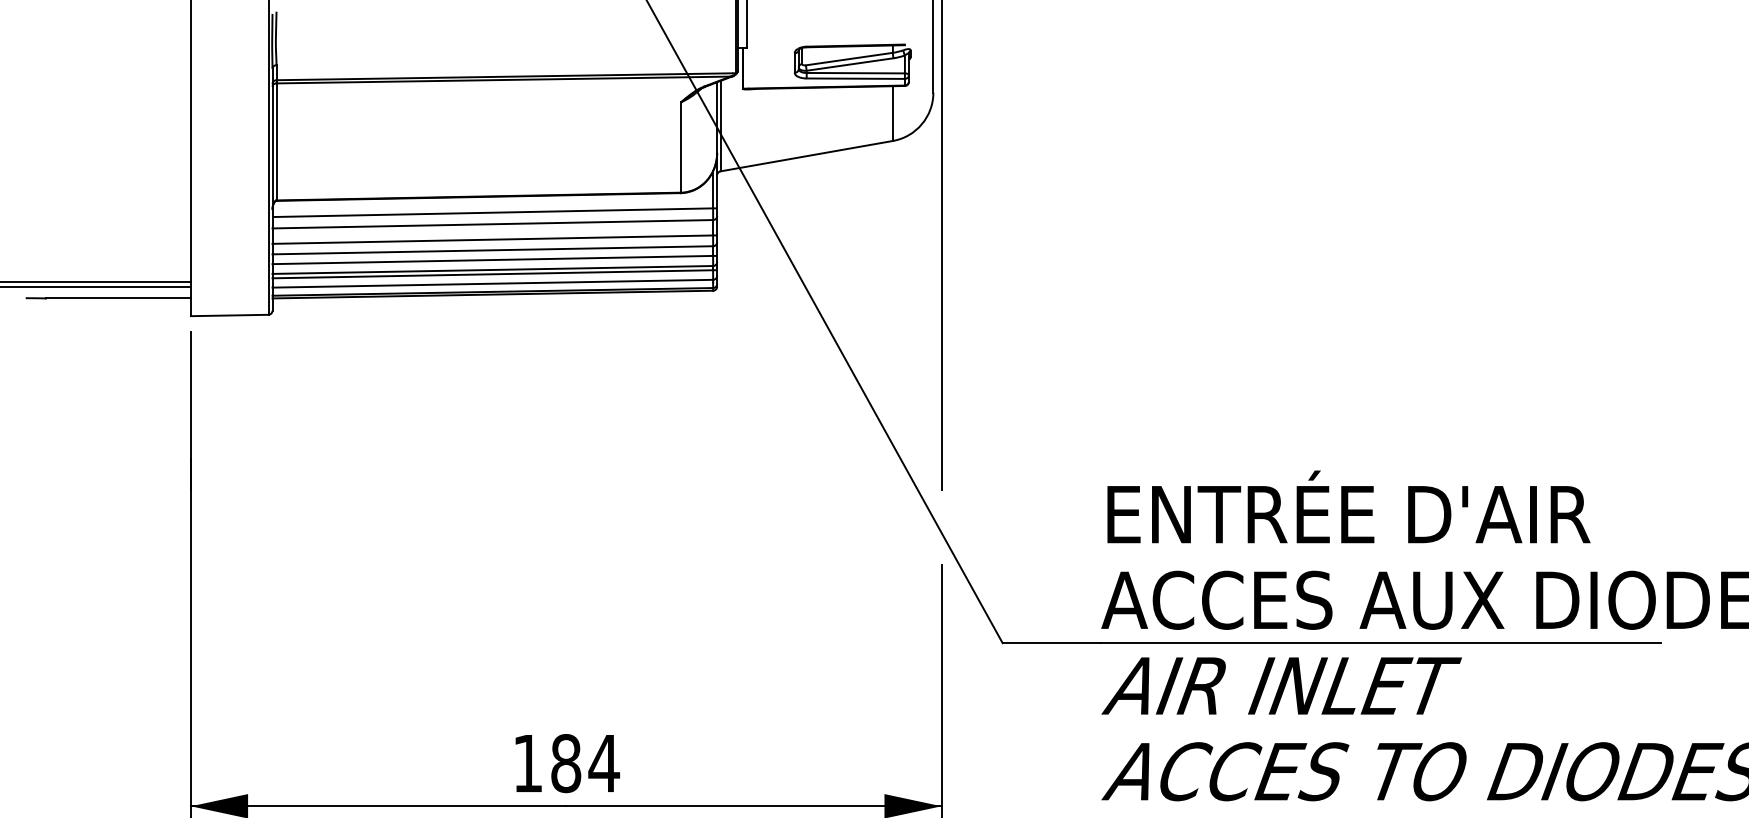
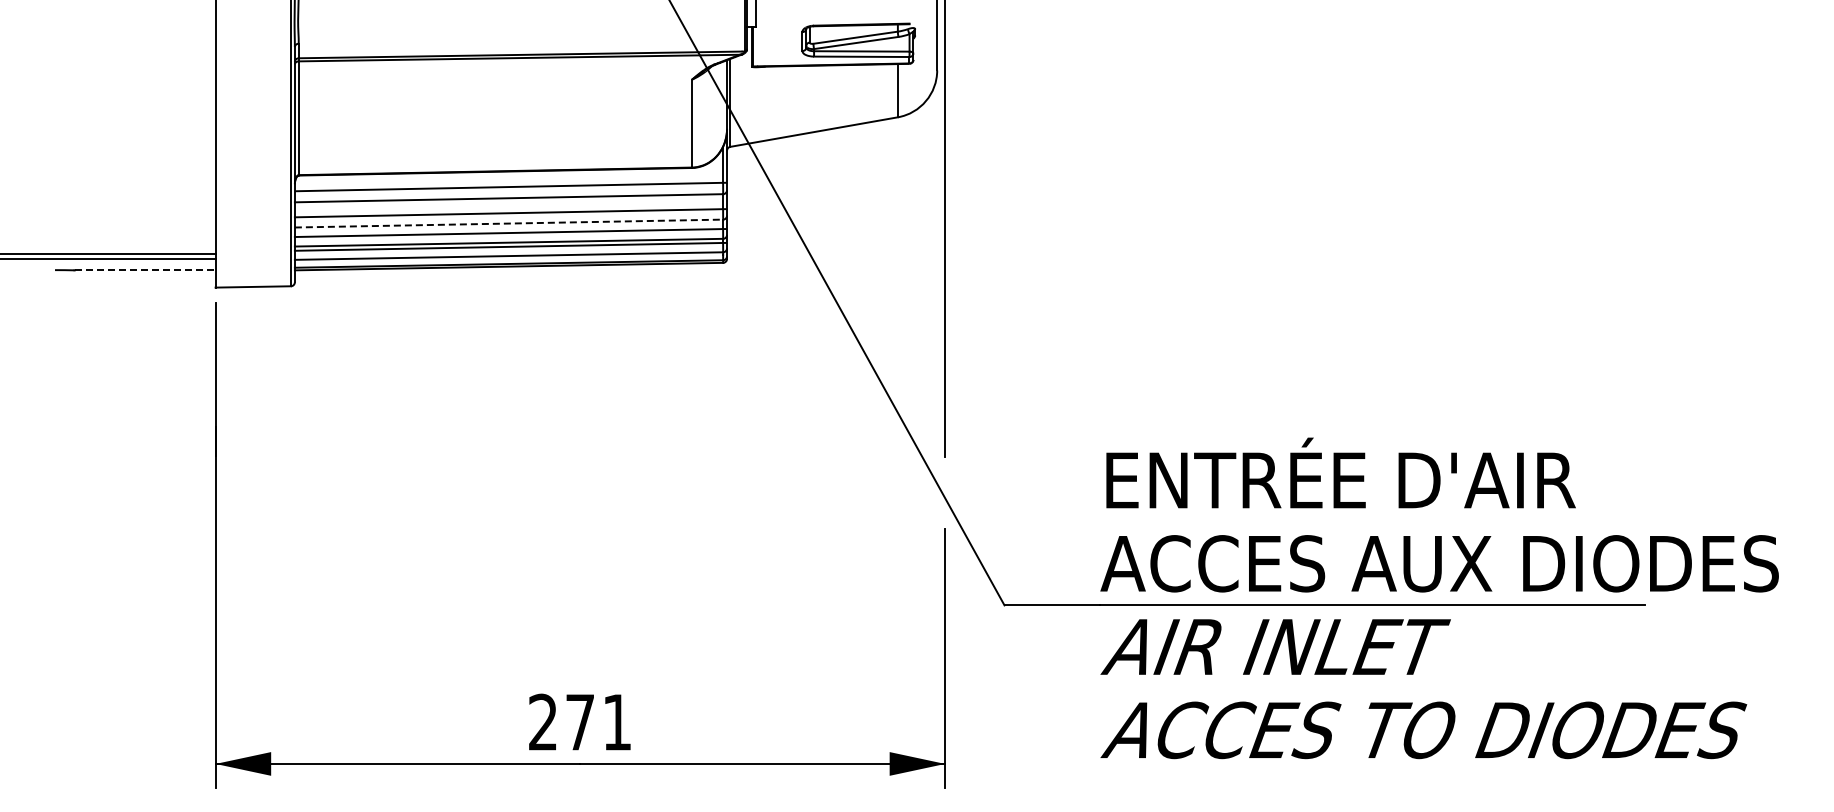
line: (493, 250) -> (509, 223), solid -> dashed
line: (118, 298) -> (145, 270), solid -> dashed
text: (566, 763) -> (580, 722), 184 -> 271

